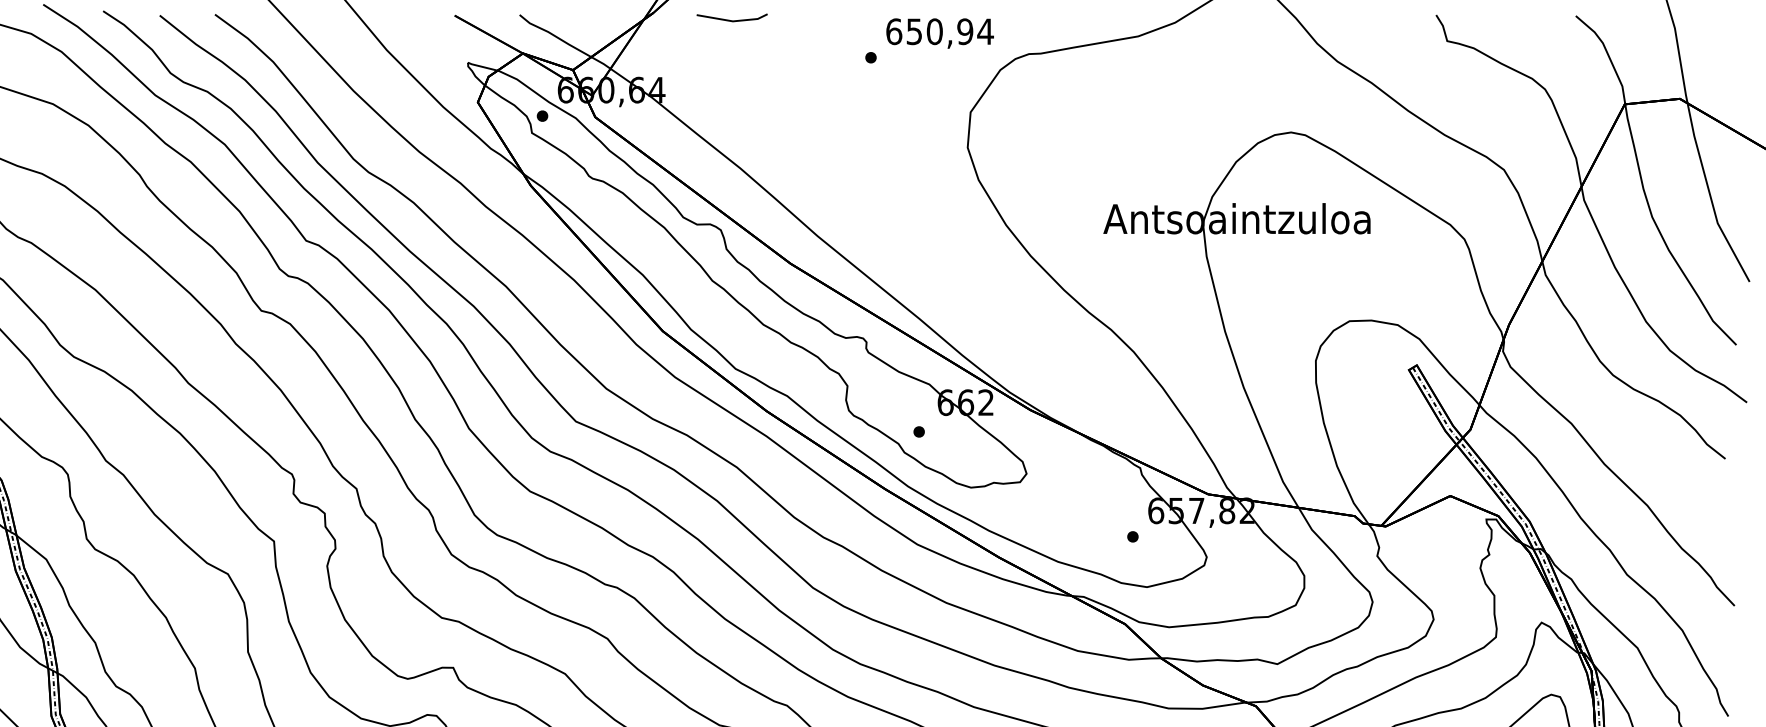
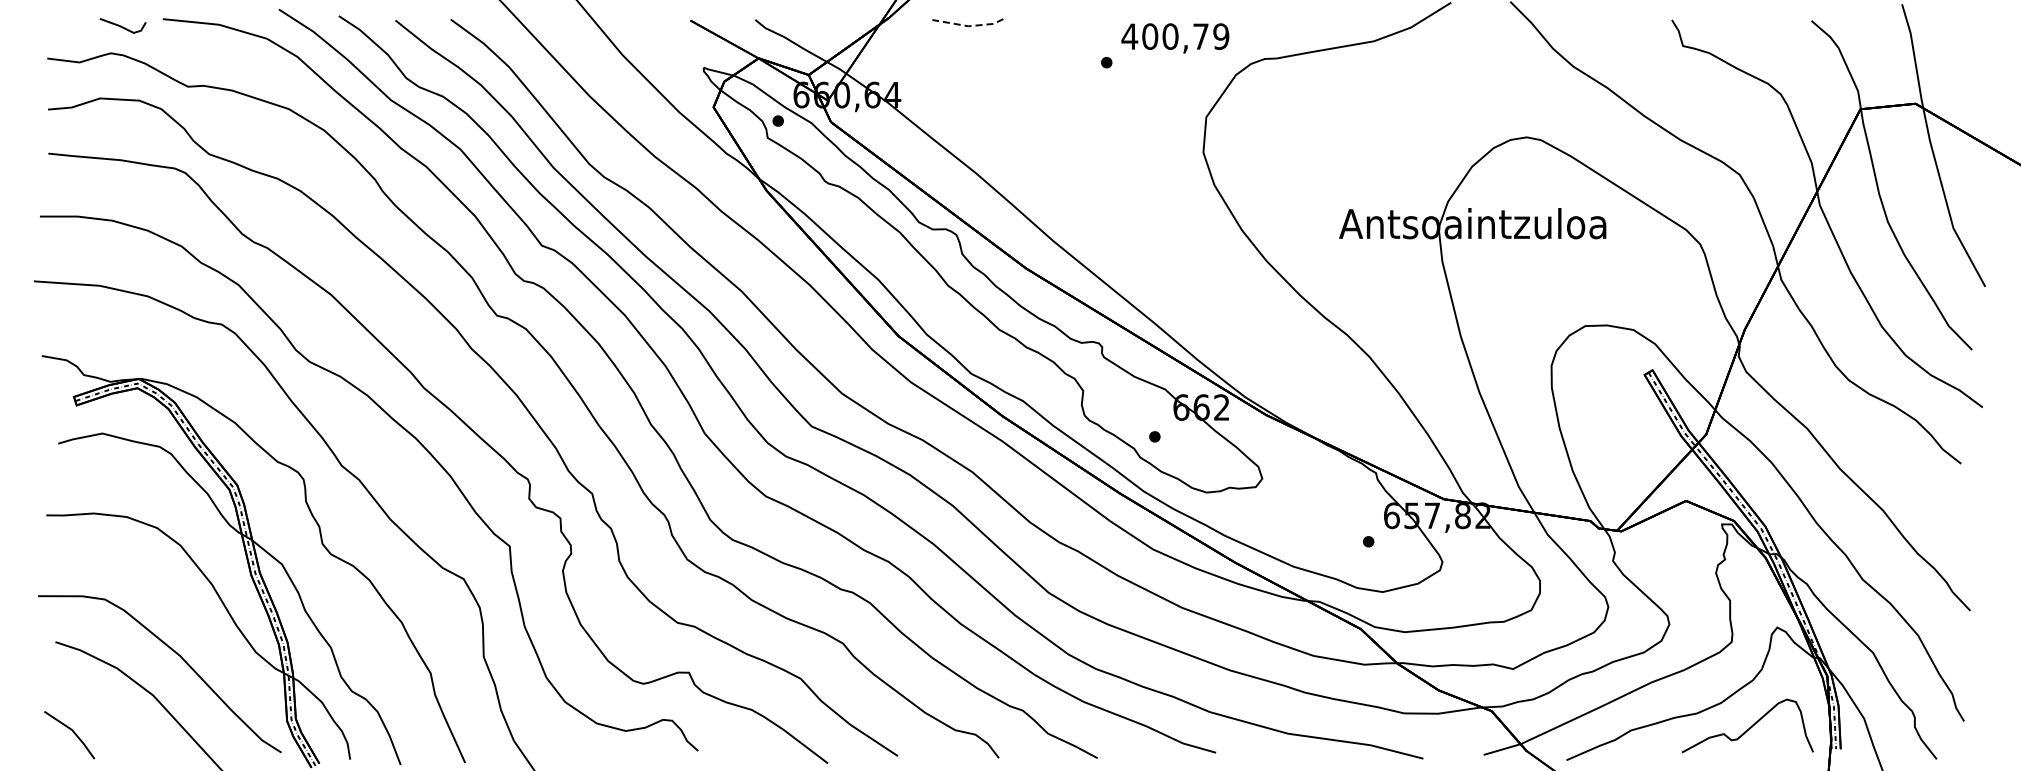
line: (732, 21) -> (968, 26), solid -> dashed
text: (939, 31) -> (1175, 36), 650,94 -> 400,79

